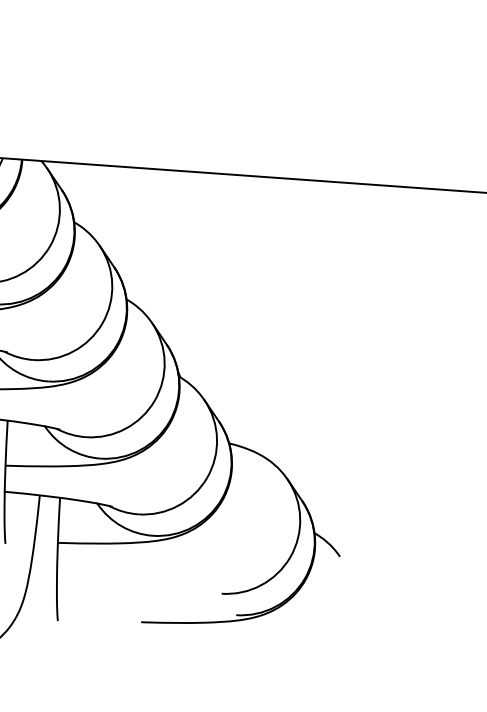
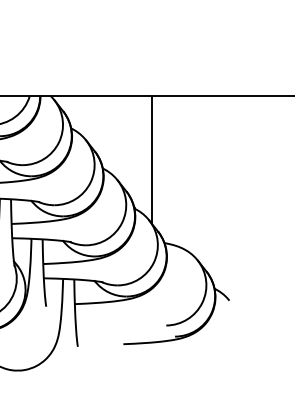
line: (218, 291) -> (152, 160), added

